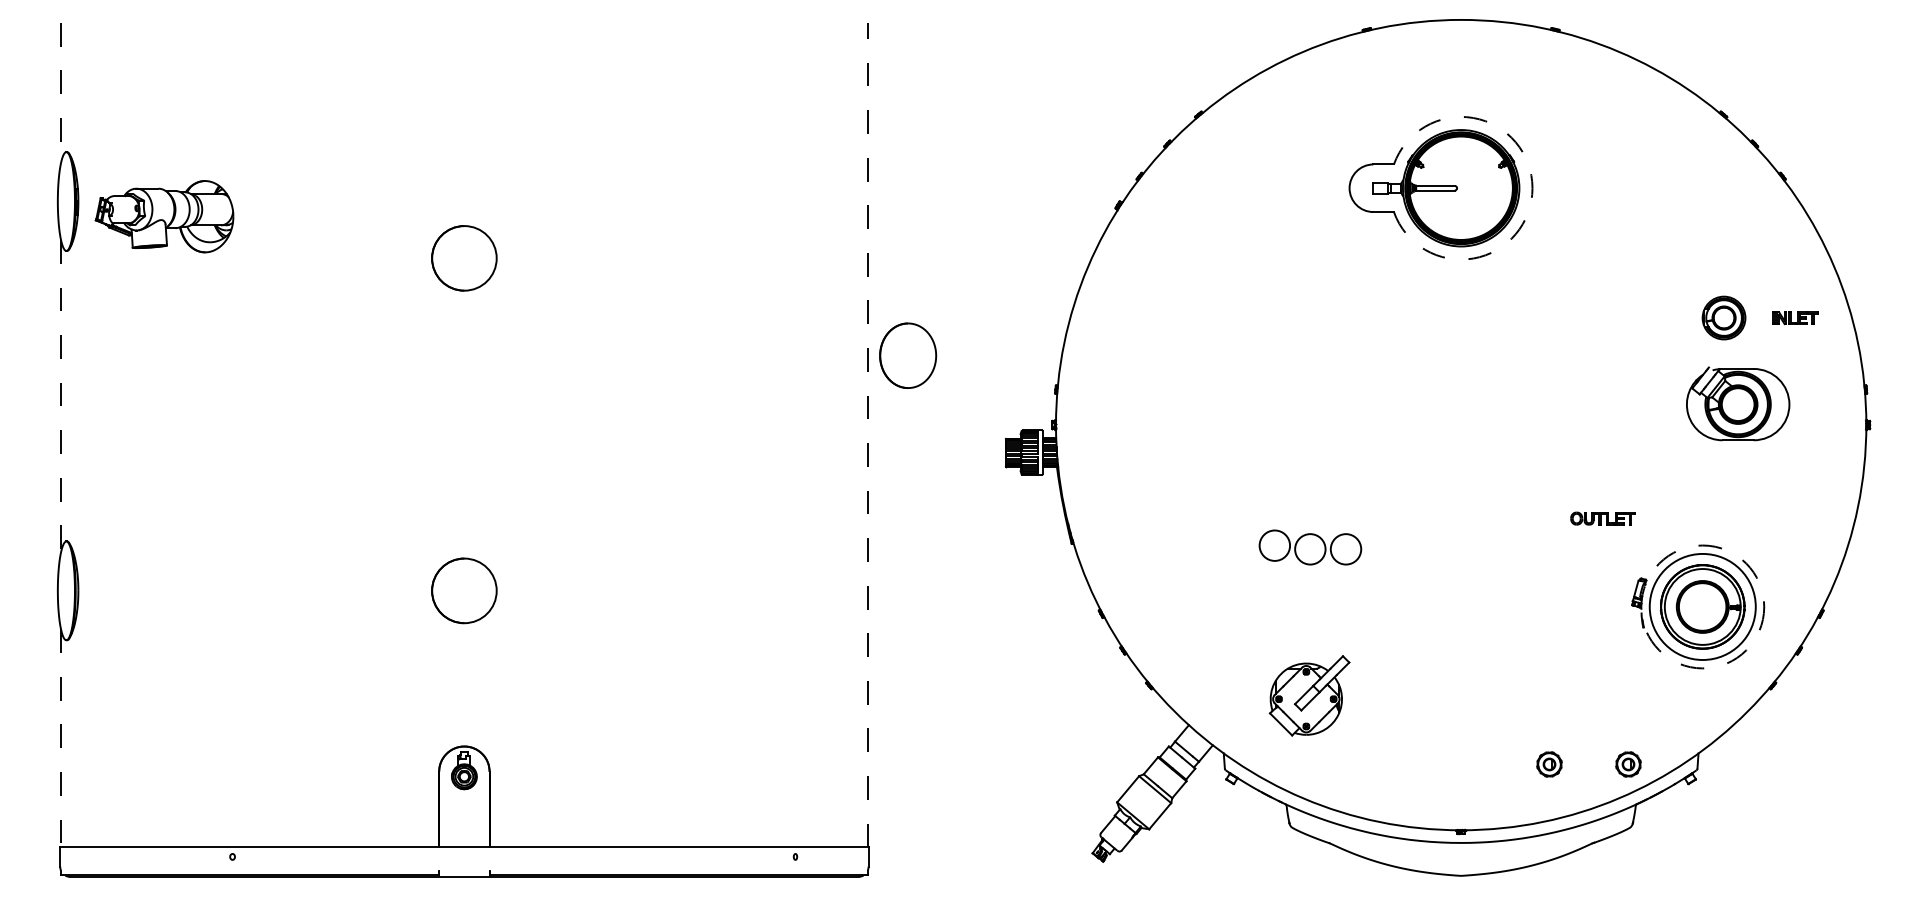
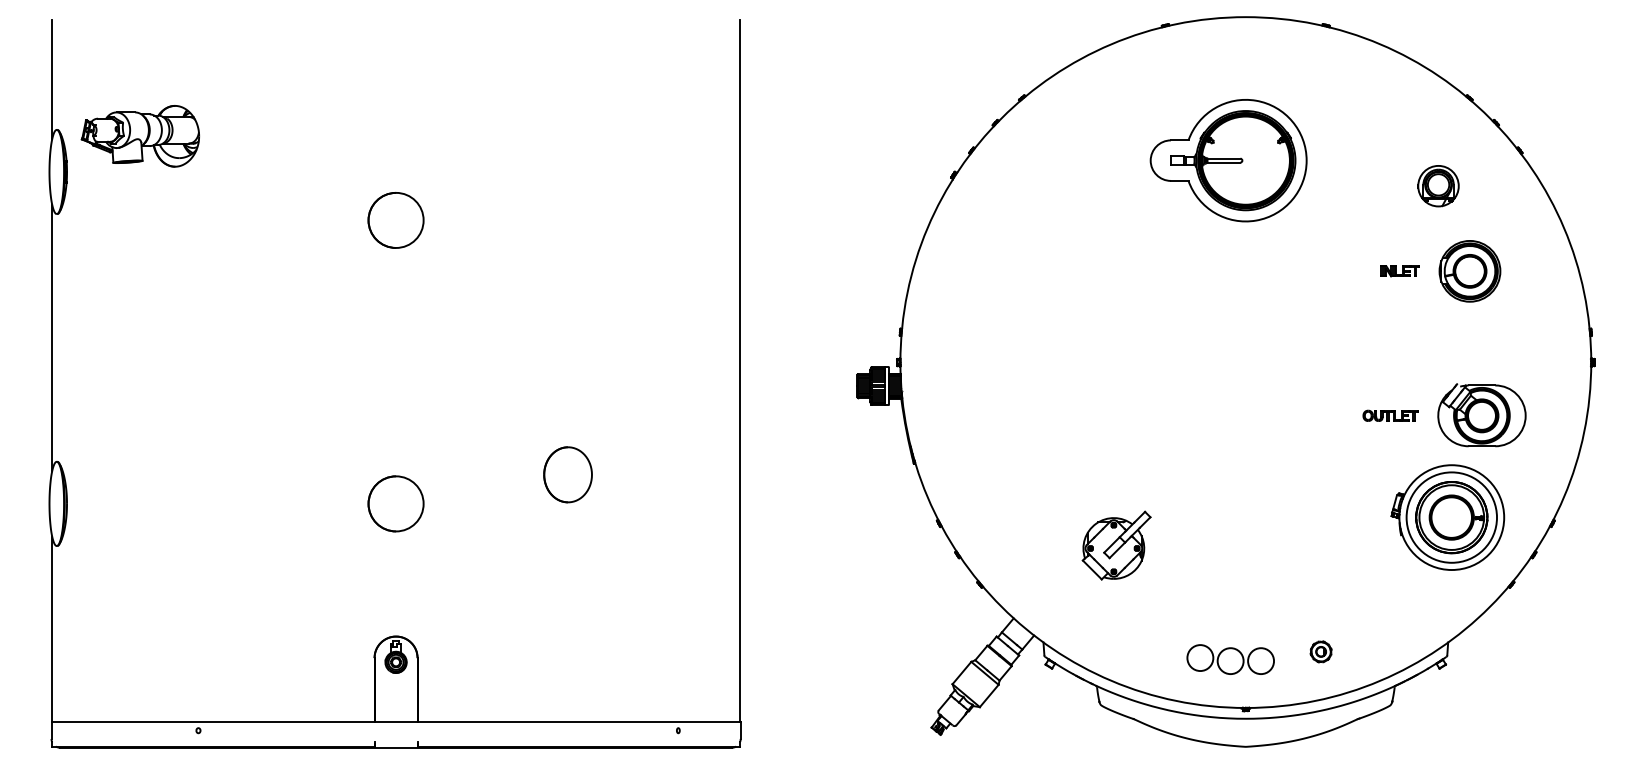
line: (61, 93) -> (52, 79), dashed -> solid
arc: (1532, 188) -> (1306, 160), dashed -> solid
part: (164, 216) -> (140, 136), moved
part: (1686, 217) -> (1437, 185), added
part: (1723, 317) -> (1469, 270), size x1.67
part: (1795, 318) -> (1400, 271), moved
part: (908, 355) -> (568, 474), moved
line: (61, 396) -> (52, 338), dashed -> solid
part: (1738, 403) -> (1482, 414), moved
line: (867, 434) -> (739, 370), dashed -> solid
part: (1602, 518) -> (1390, 415), moved
part: (1310, 547) -> (1230, 659), moved
circle: (1702, 606) -> (1451, 517), dashed -> solid
part: (1309, 695) -> (1116, 545), moved
line: (61, 738) -> (52, 629), dashed -> solid
part: (1628, 764) -> (1388, 651), removed

